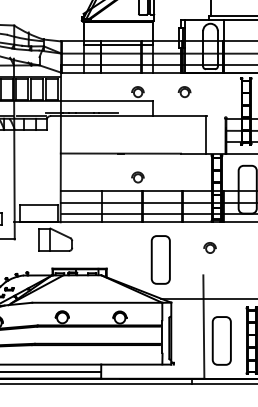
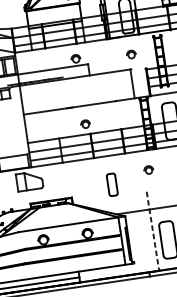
part: (184, 92) -> (131, 54), moved
part: (160, 259) -> (112, 184), size x0.6
line: (203, 327) -> (152, 231), solid -> dashed

